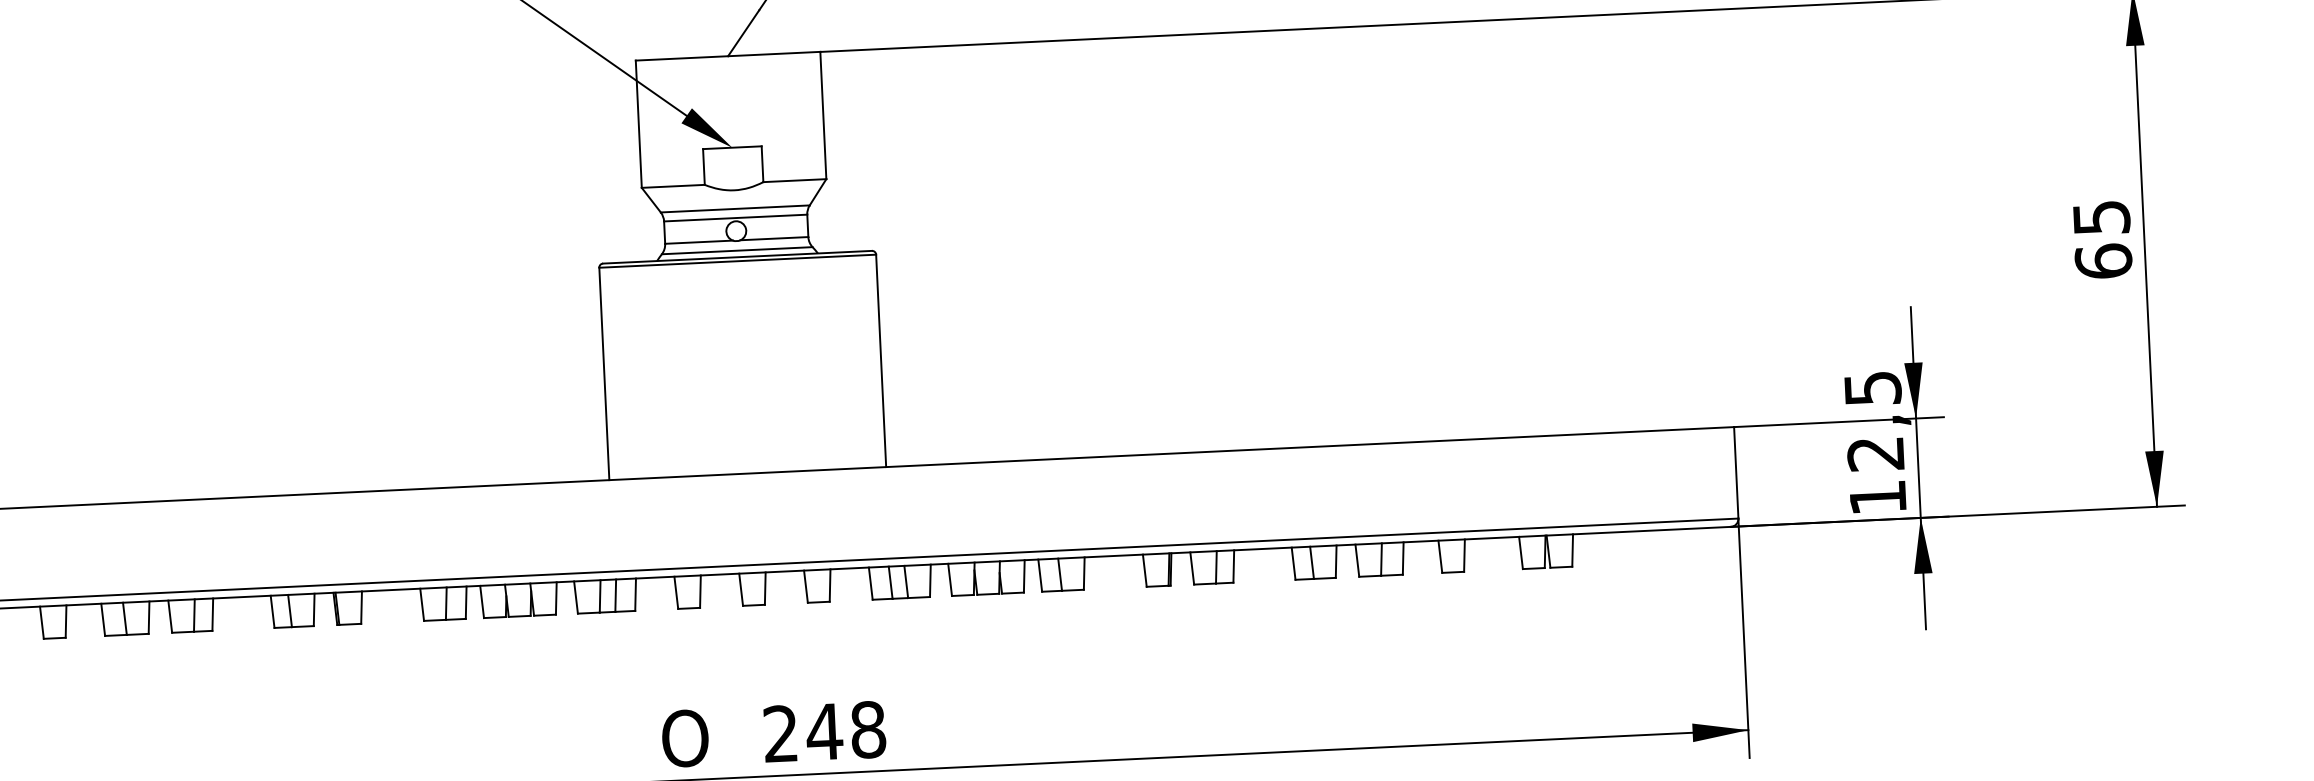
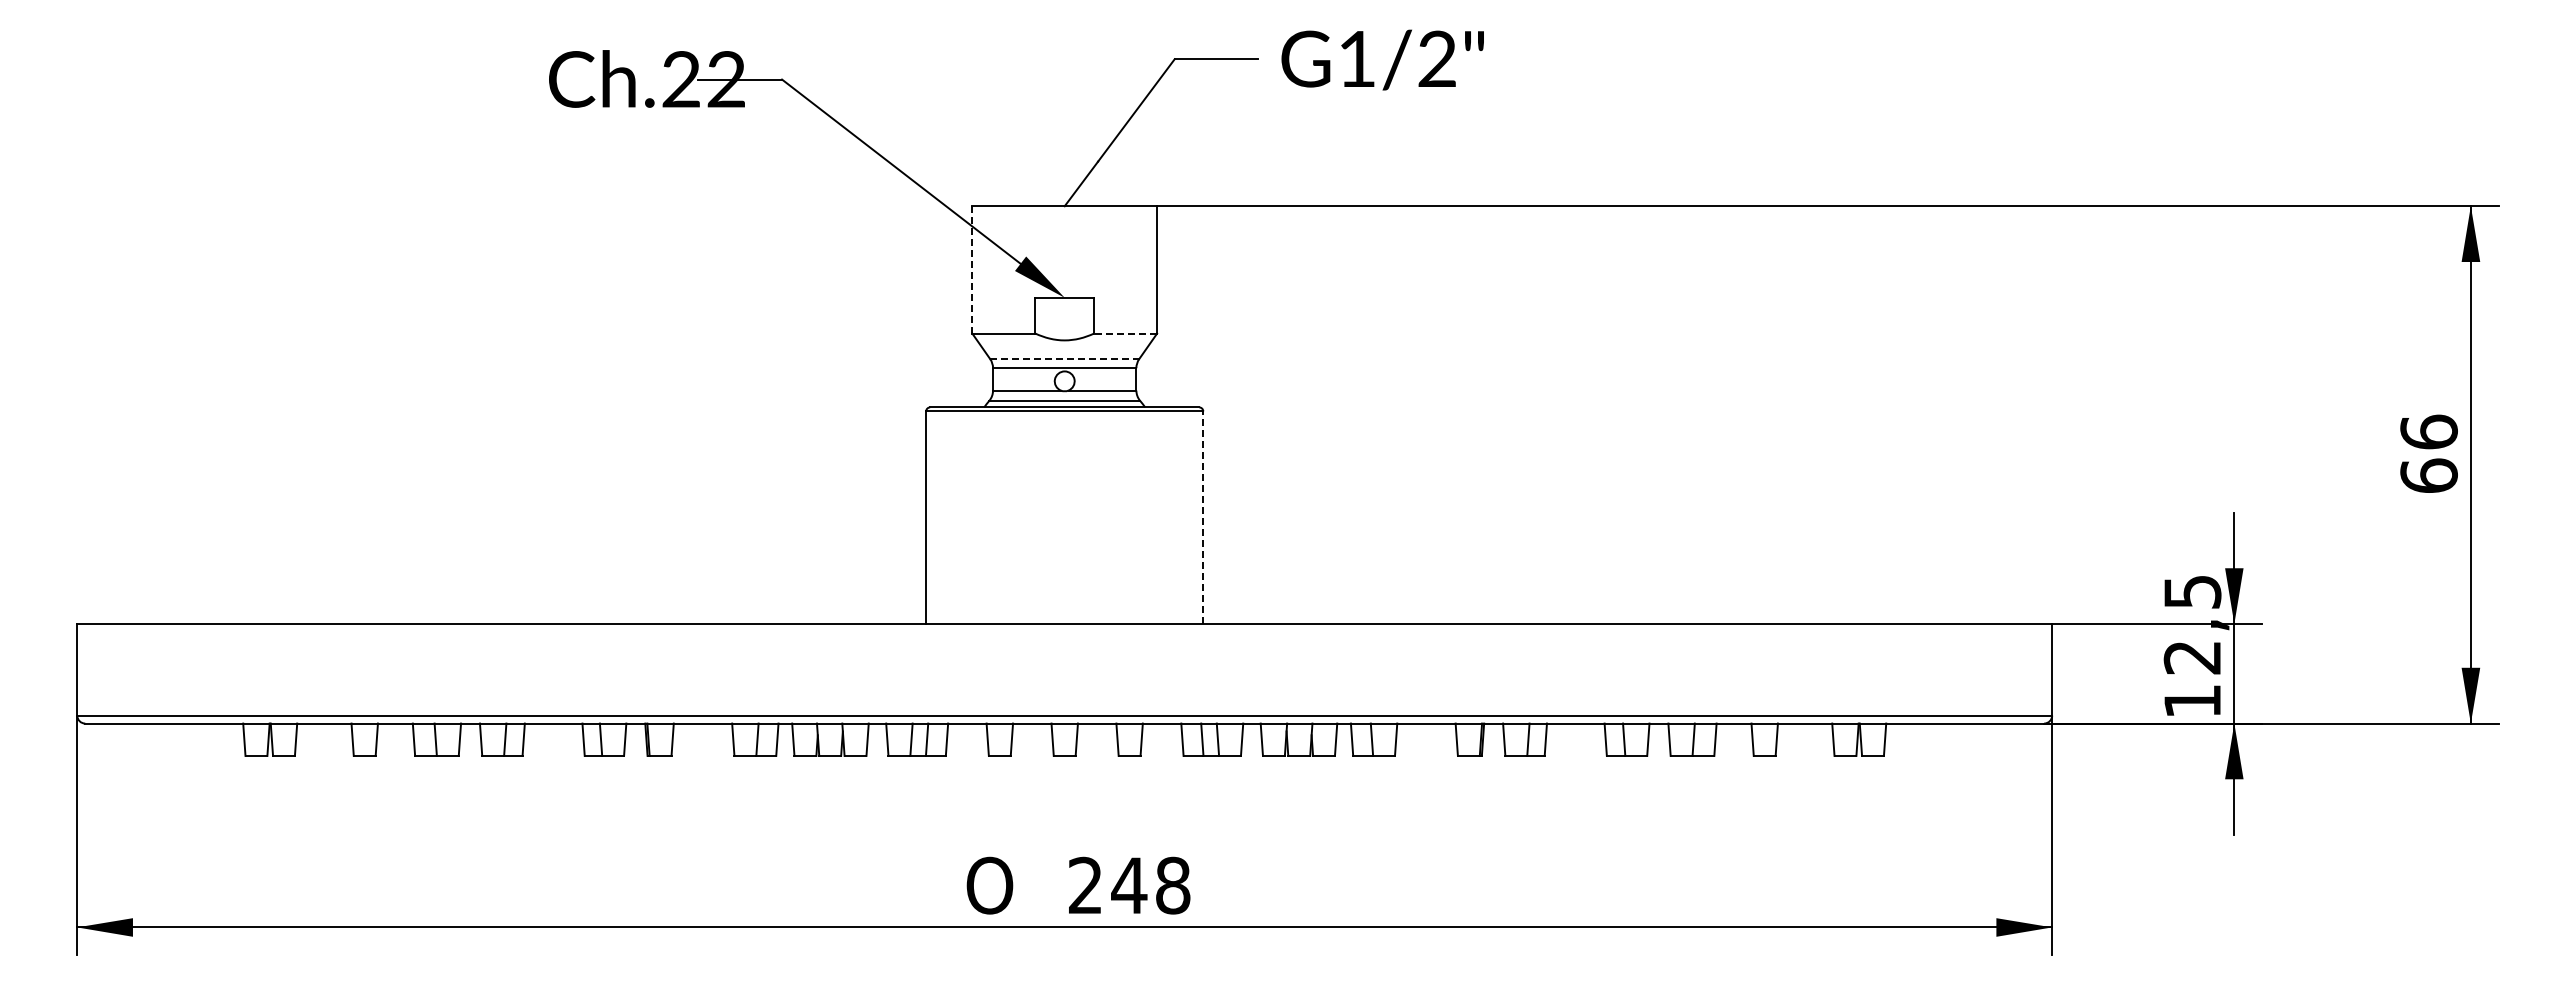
line: (638, 123) -> (972, 269), solid -> dashed
line: (794, 180) -> (1125, 333), solid -> dashed
line: (735, 209) -> (1064, 359), solid -> dashed
text: (2100, 217) -> (2428, 431), 65 -> 66
line: (881, 360) -> (1203, 517), solid -> dashed

